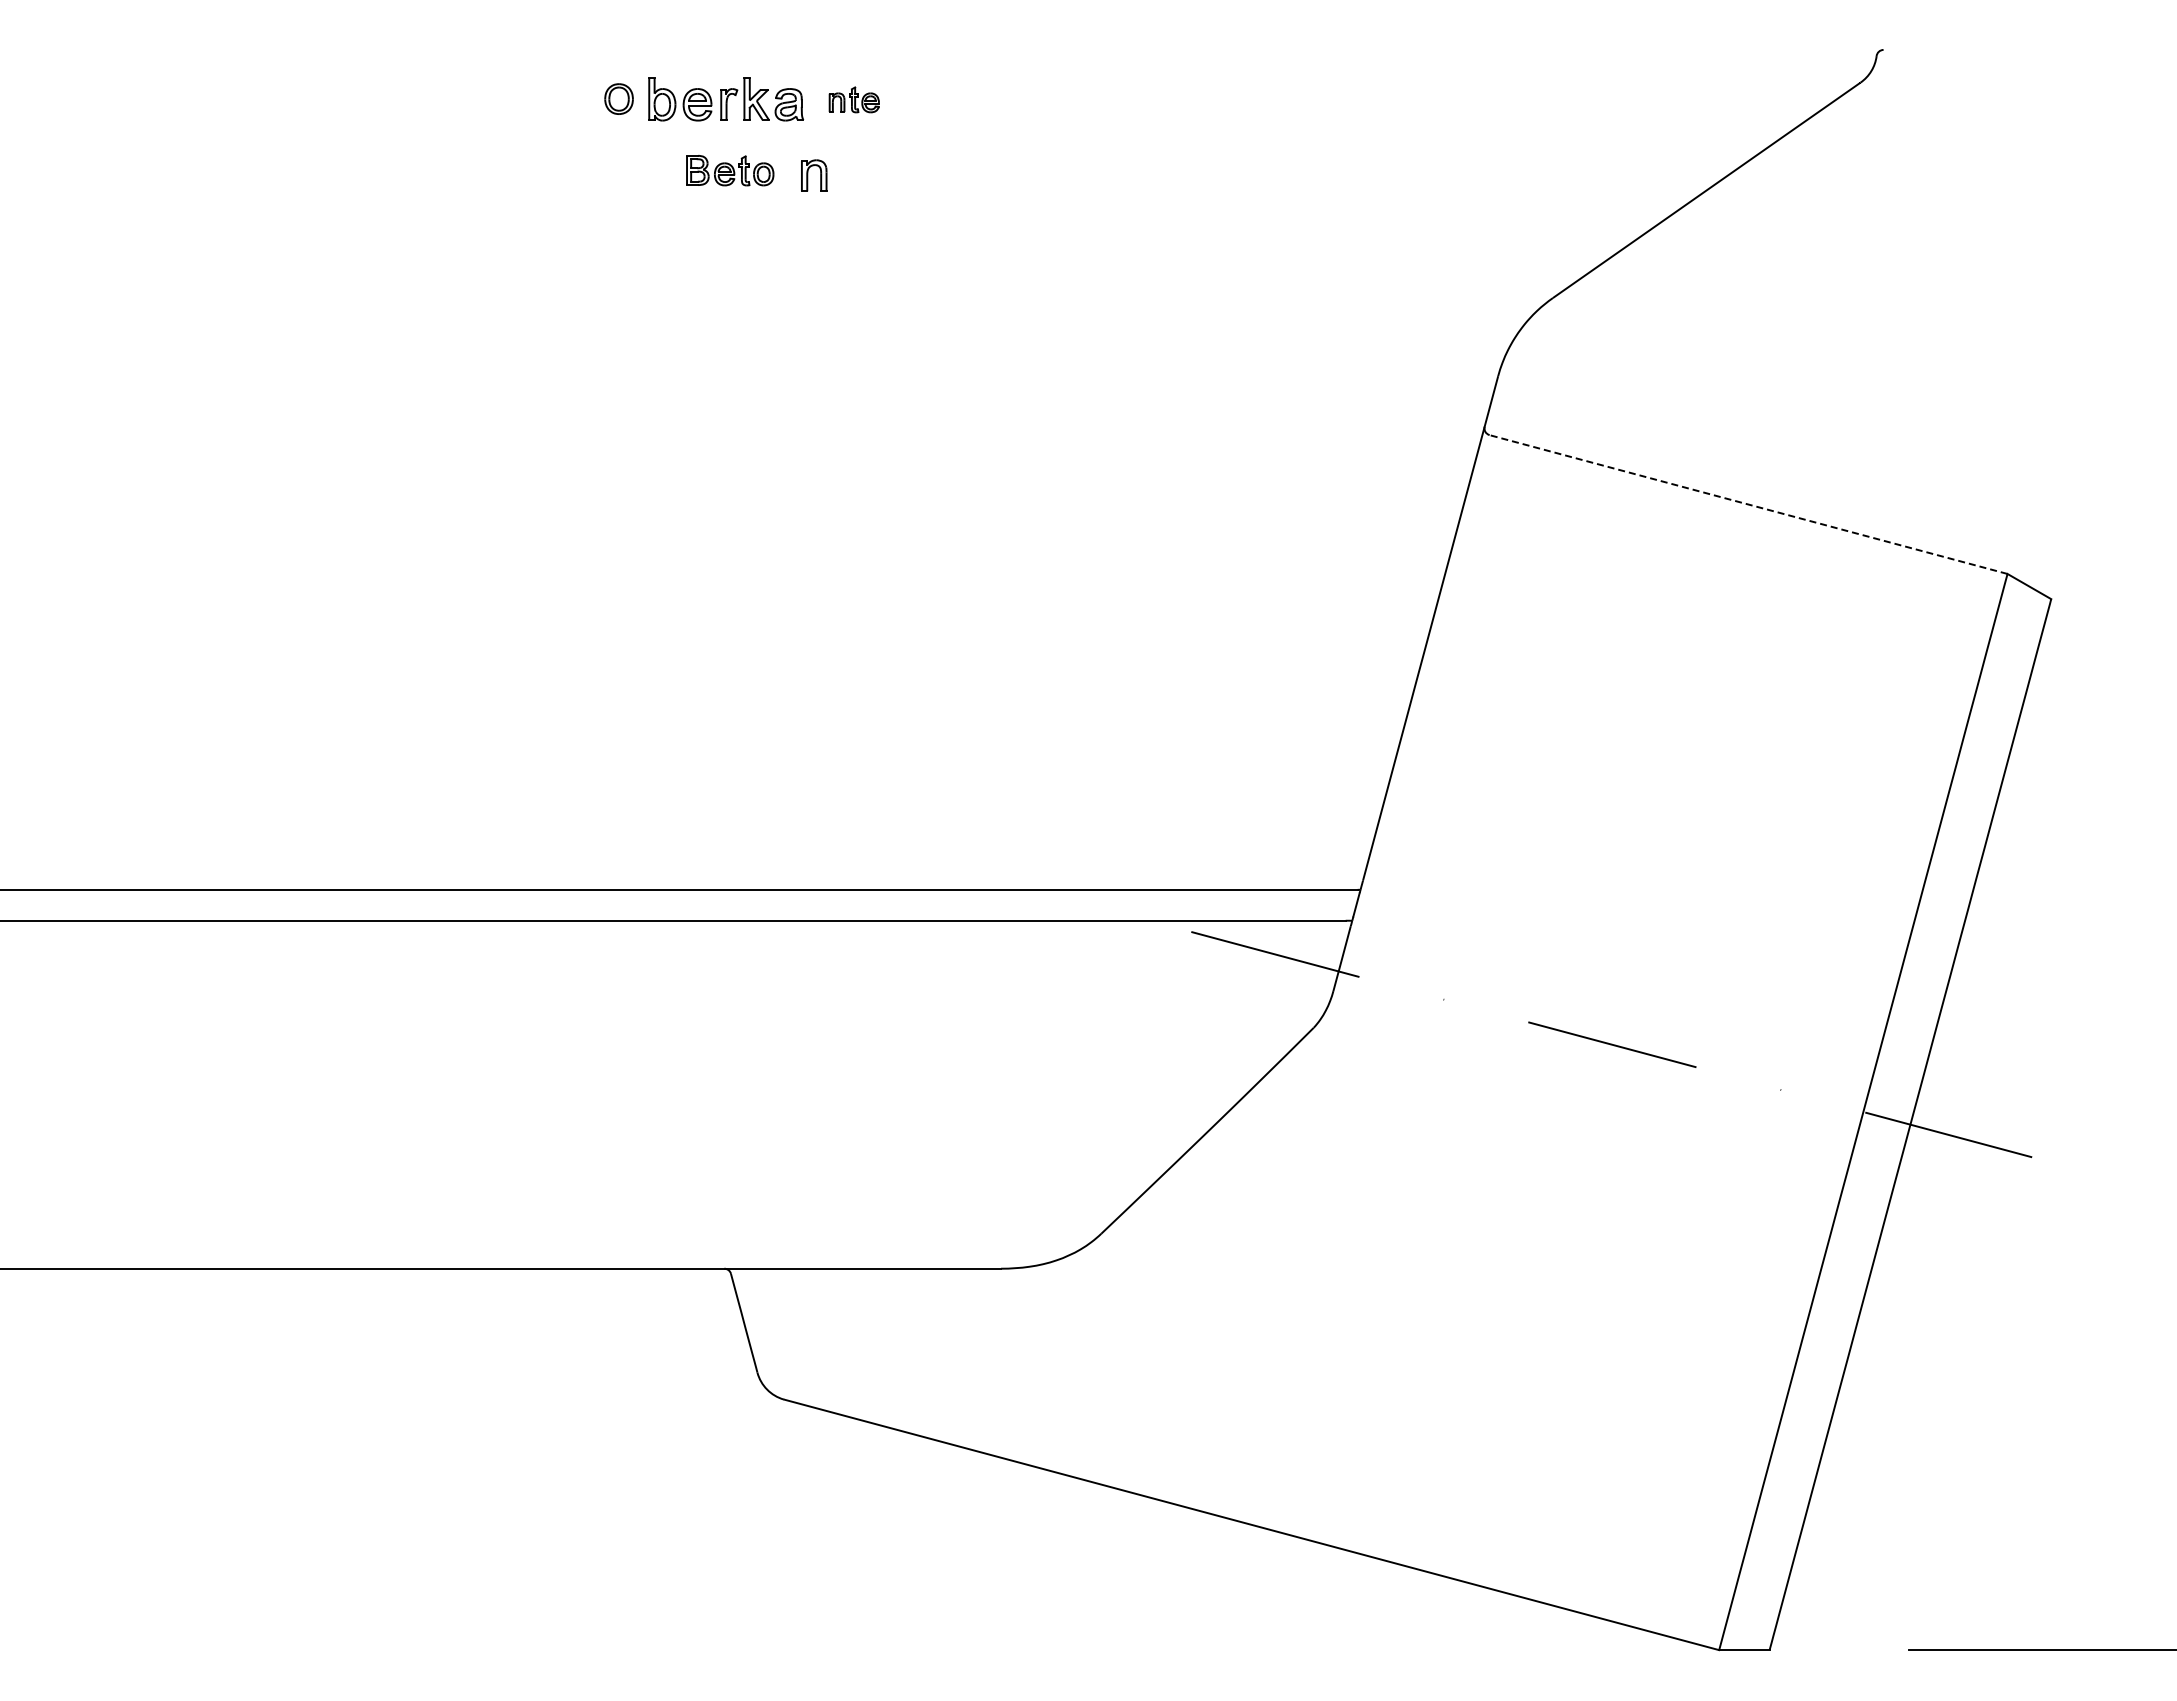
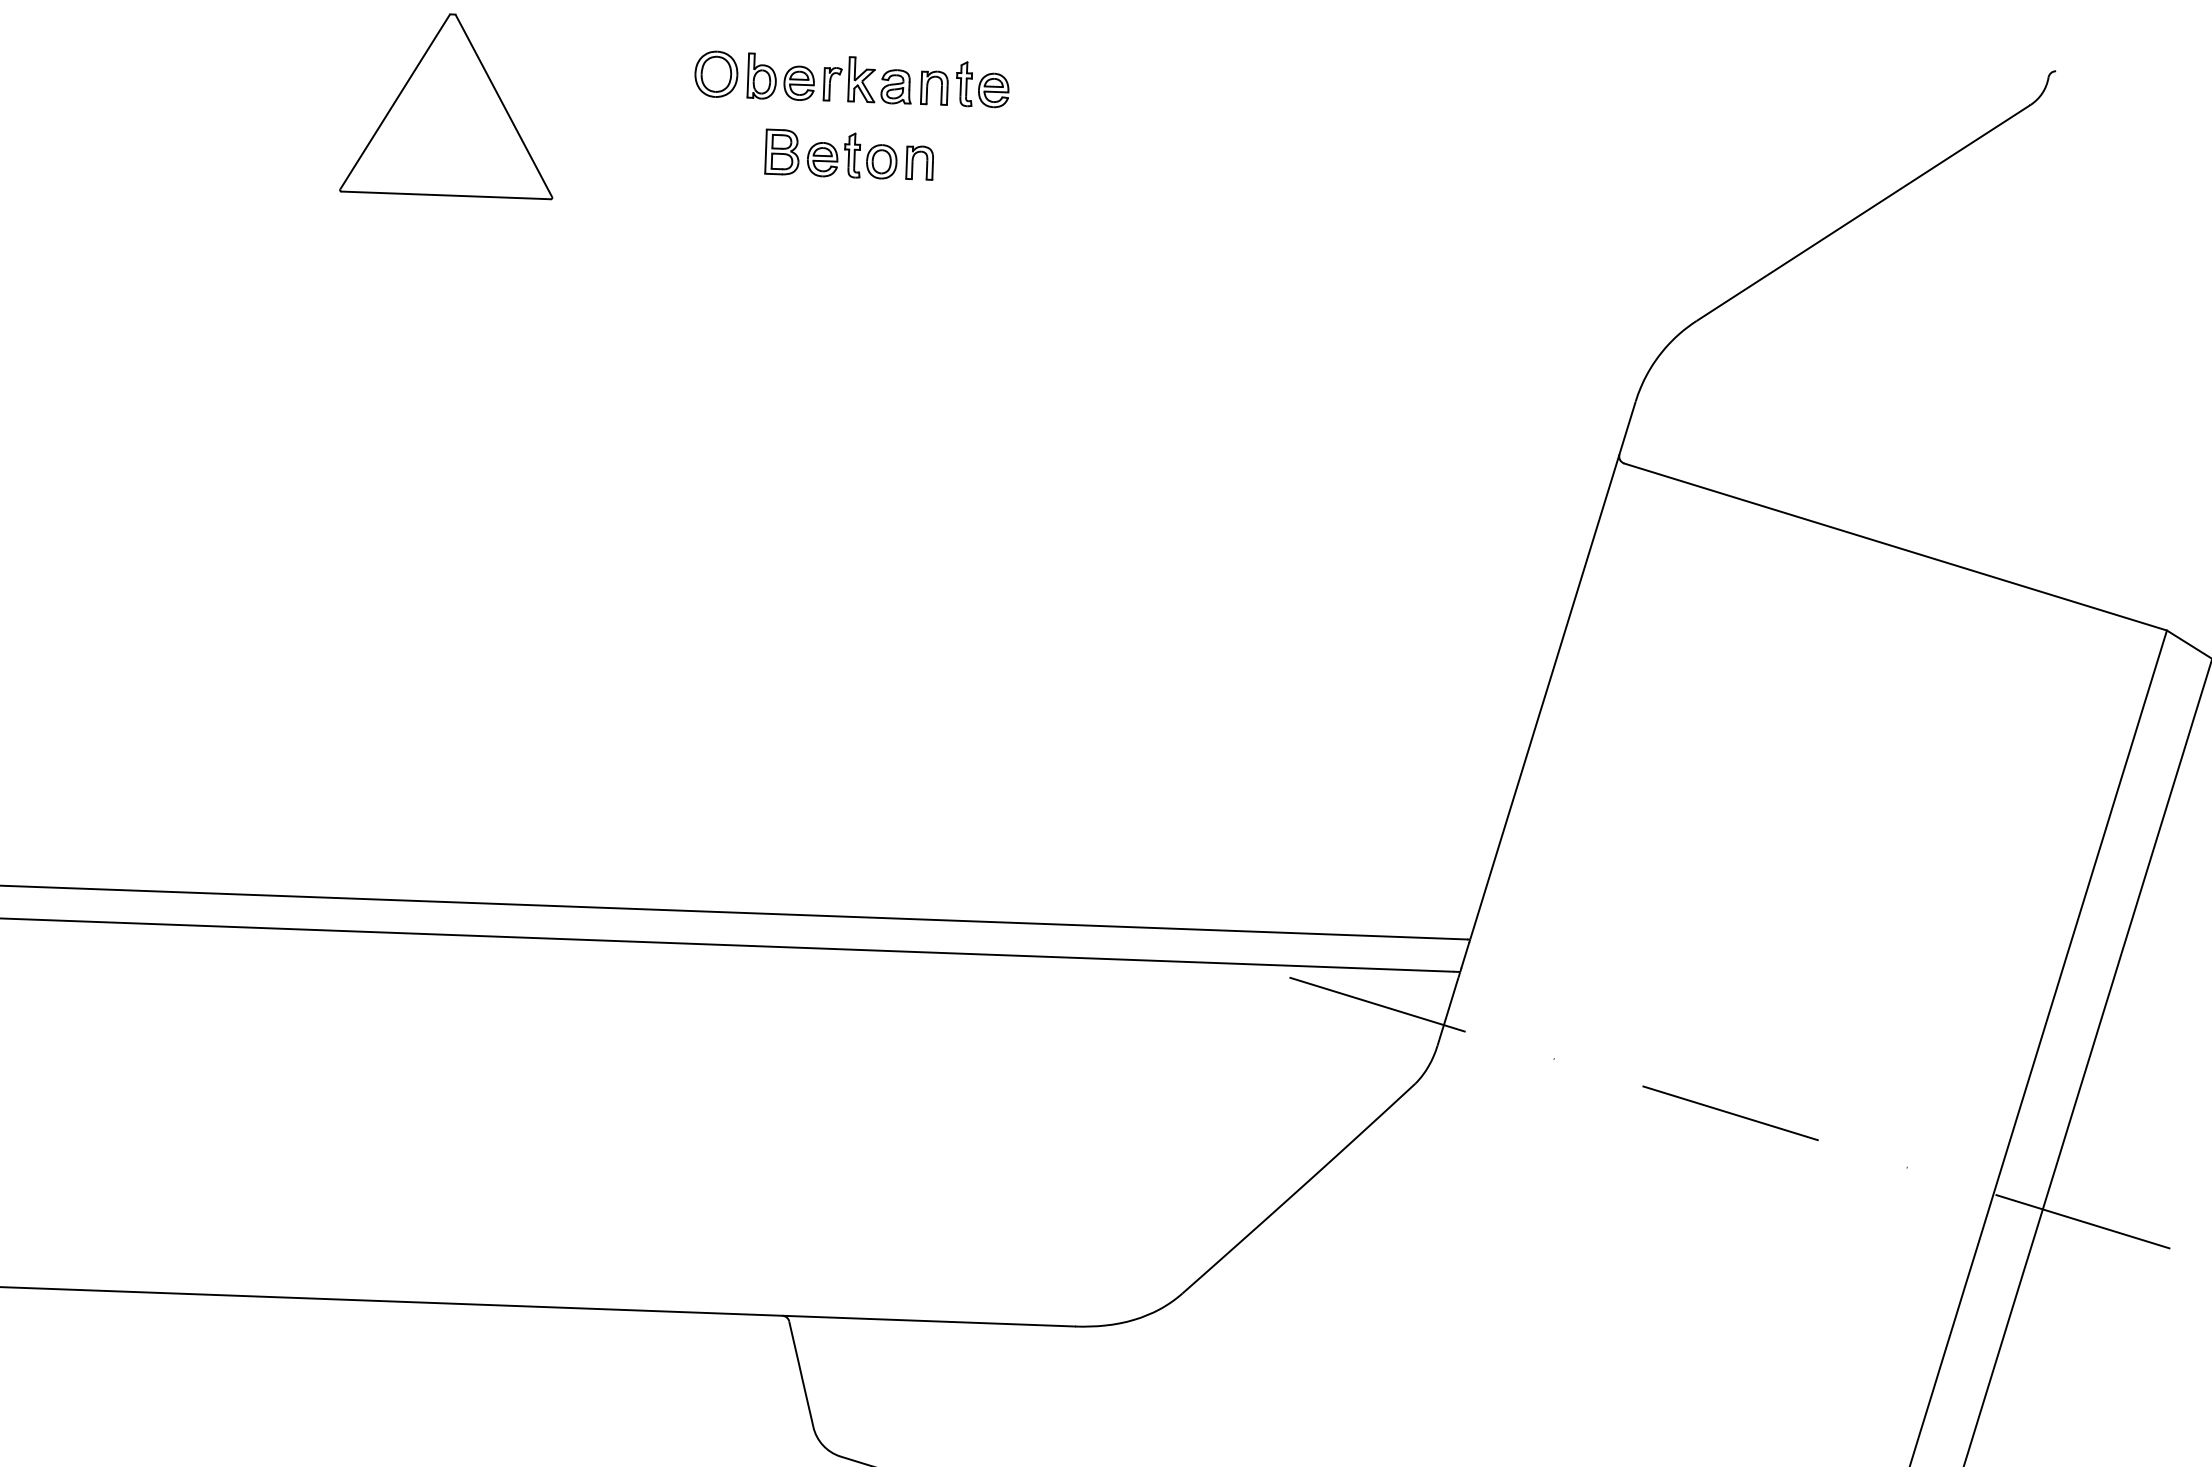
part: (618, 98) -> (715, 73), size x1.43
part: (854, 99) -> (965, 83), size x1.67
part: (368, 137) -> (449, 105), added
part: (729, 170) -> (830, 154), size x1.43
line: (1748, 504) -> (1895, 546), dashed -> solid

